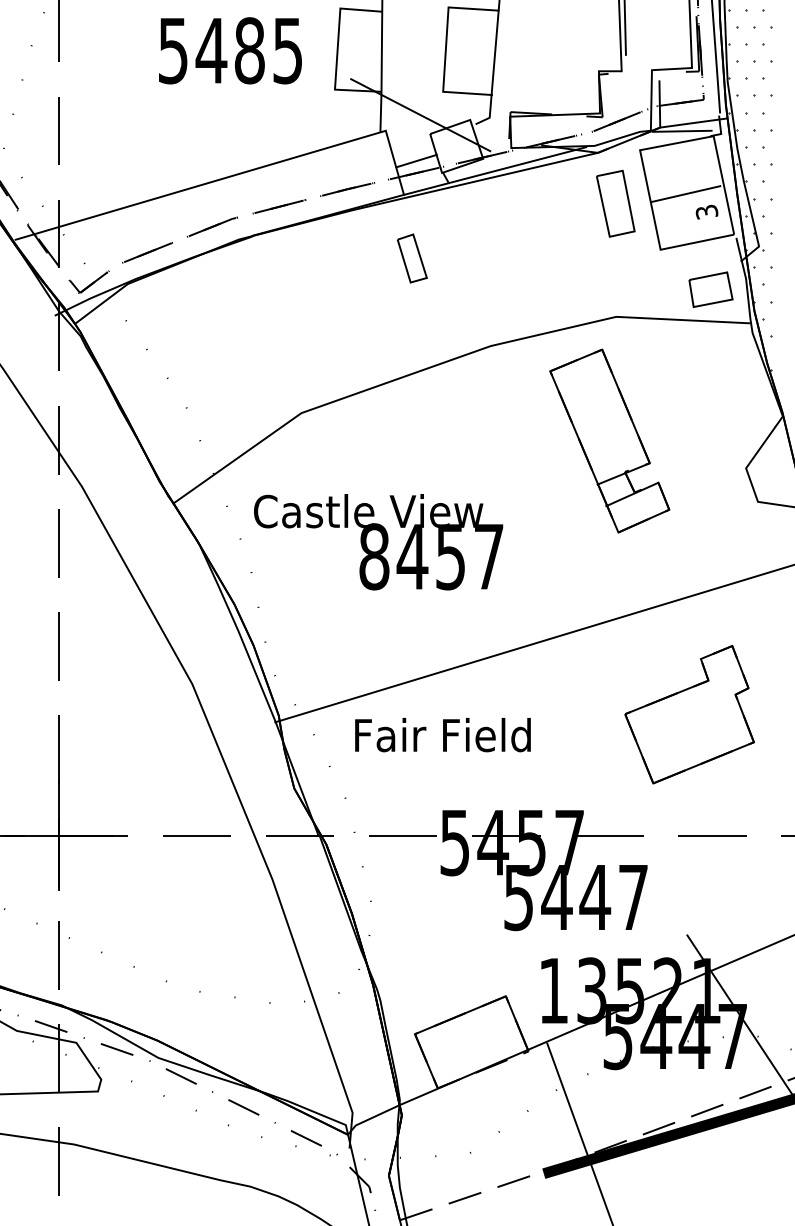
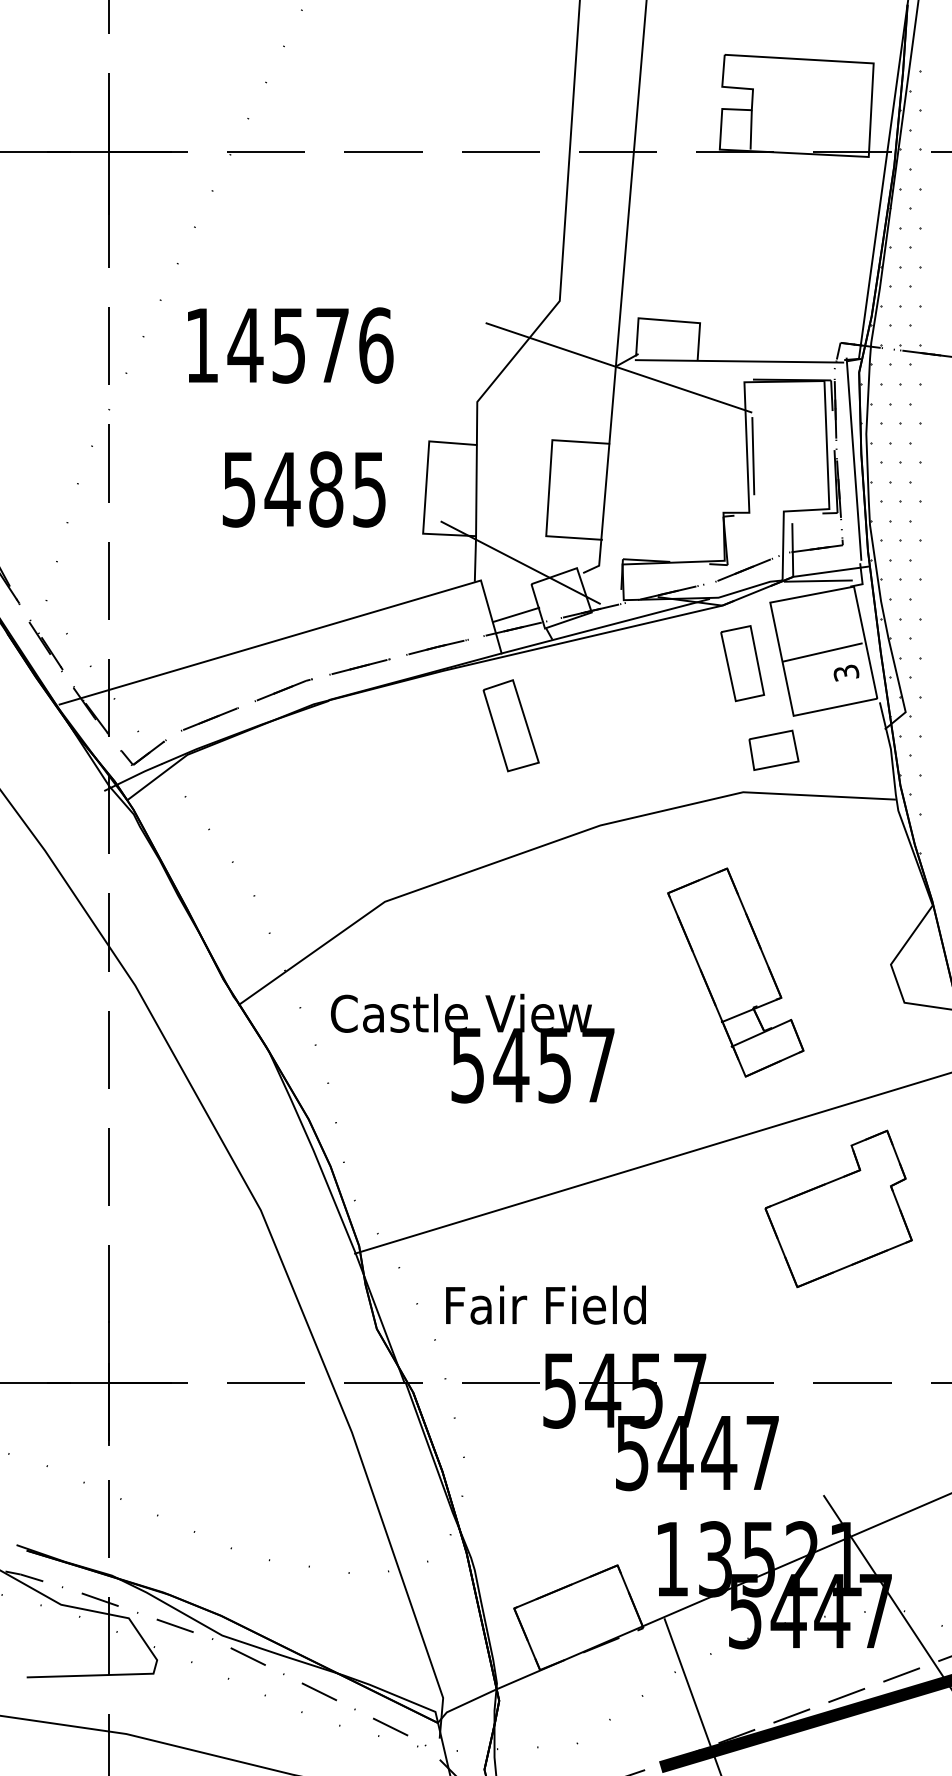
part: (411, 258) -> (510, 725), size x1.67
part: (710, 288) -> (773, 749), moved
part: (609, 441) -> (735, 972), moved
text: (374, 557) -> (468, 1065), 8457 -> 5457
part: (689, 714) -> (838, 1208), moved
text: (442, 734) -> (545, 1304), moved

